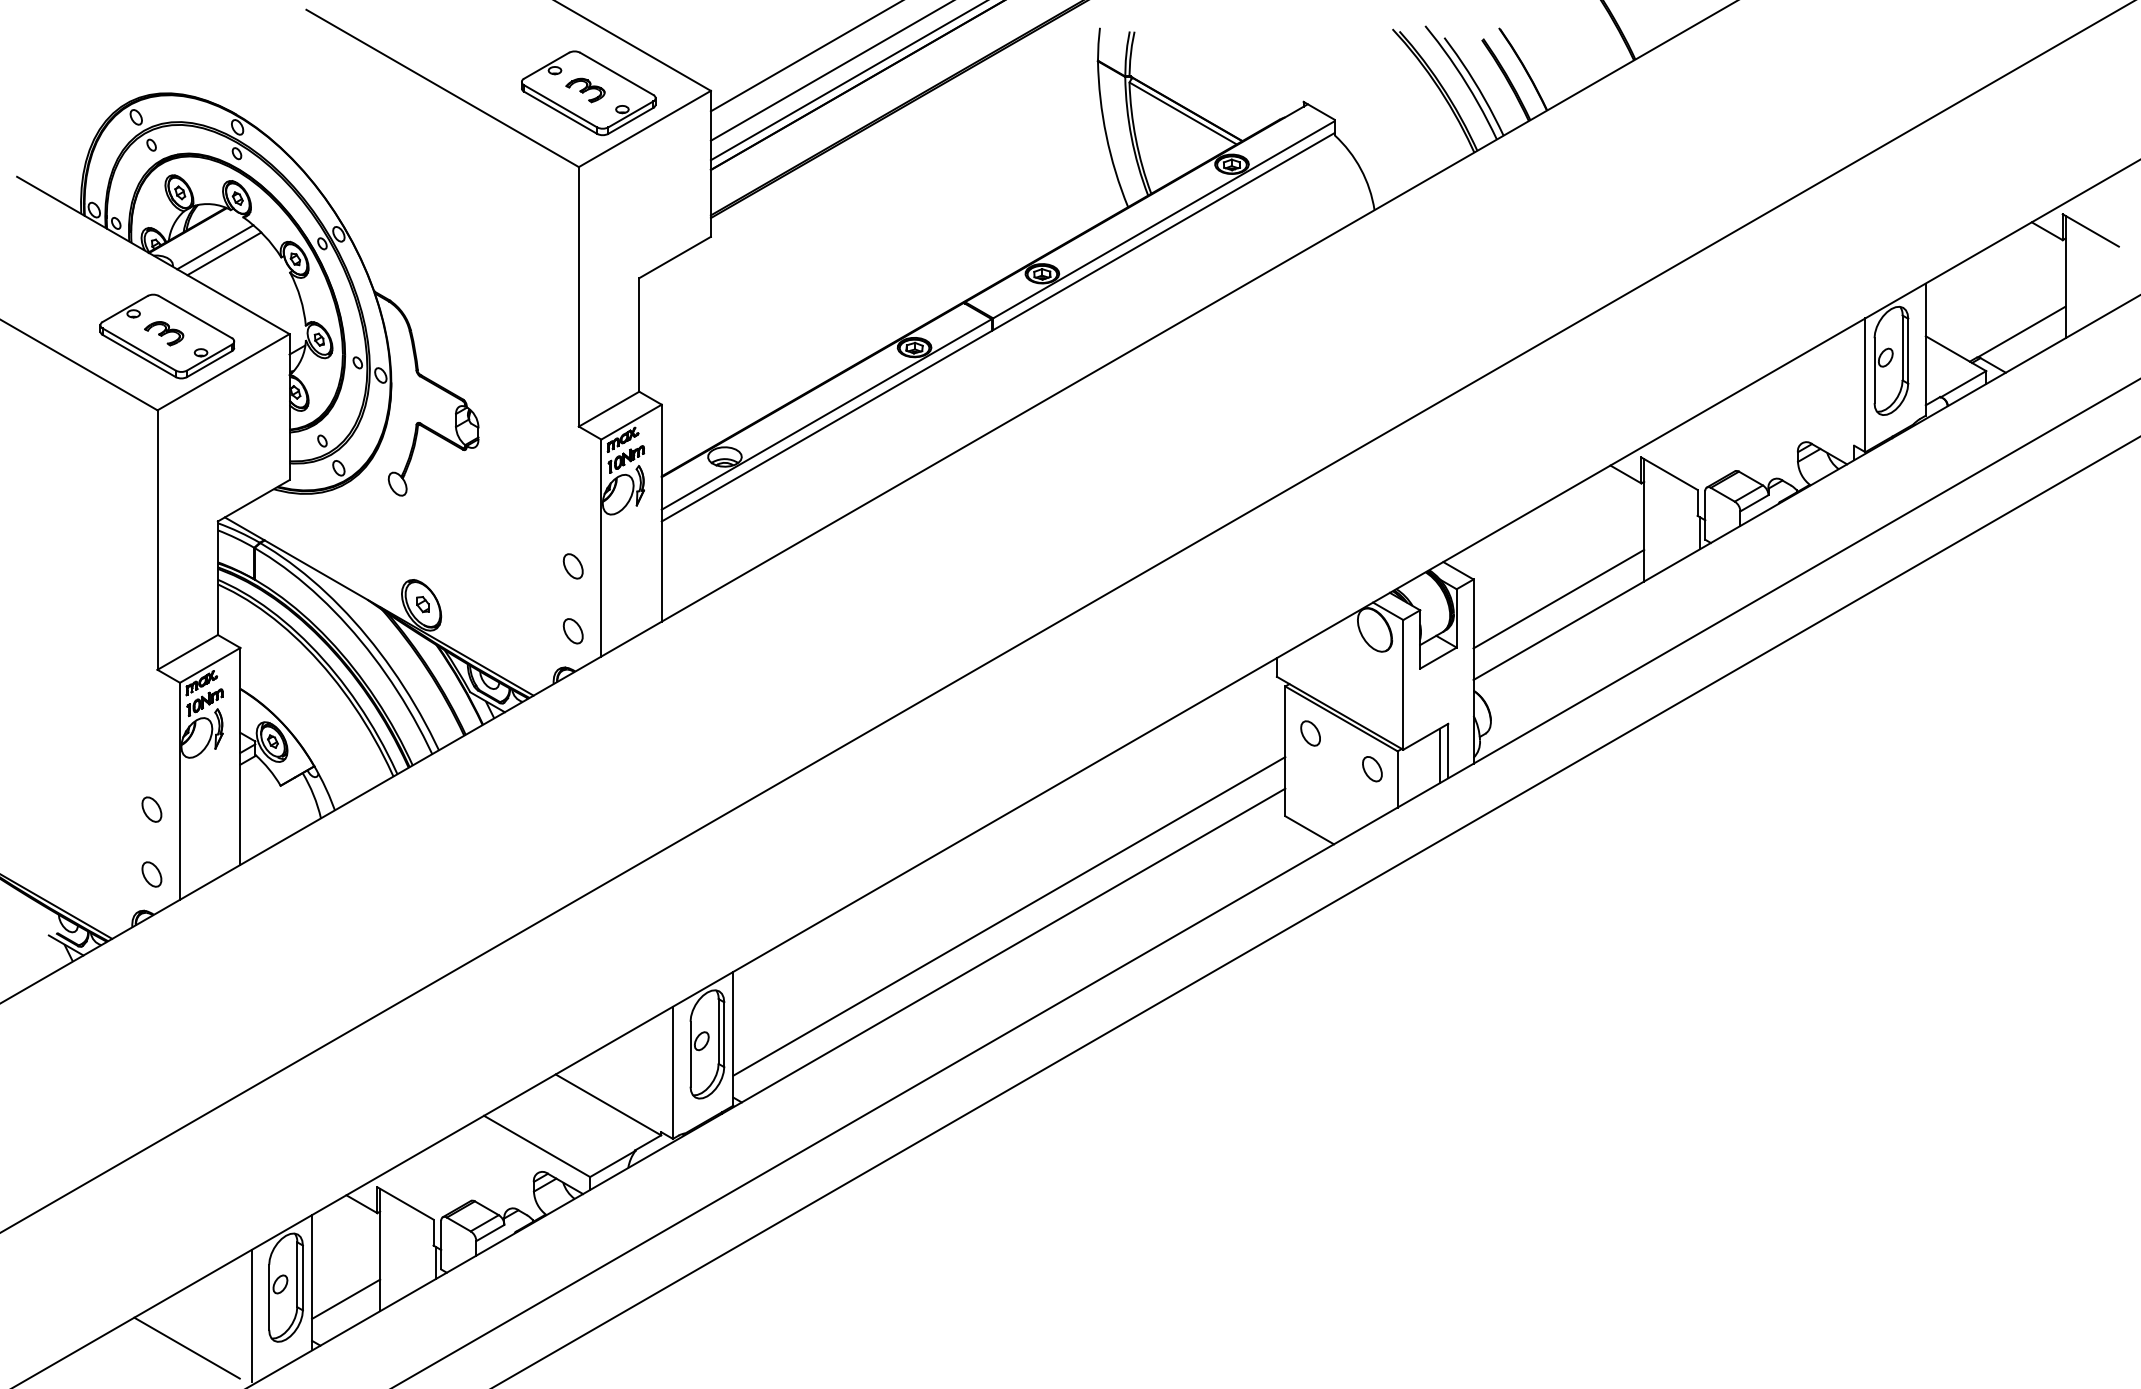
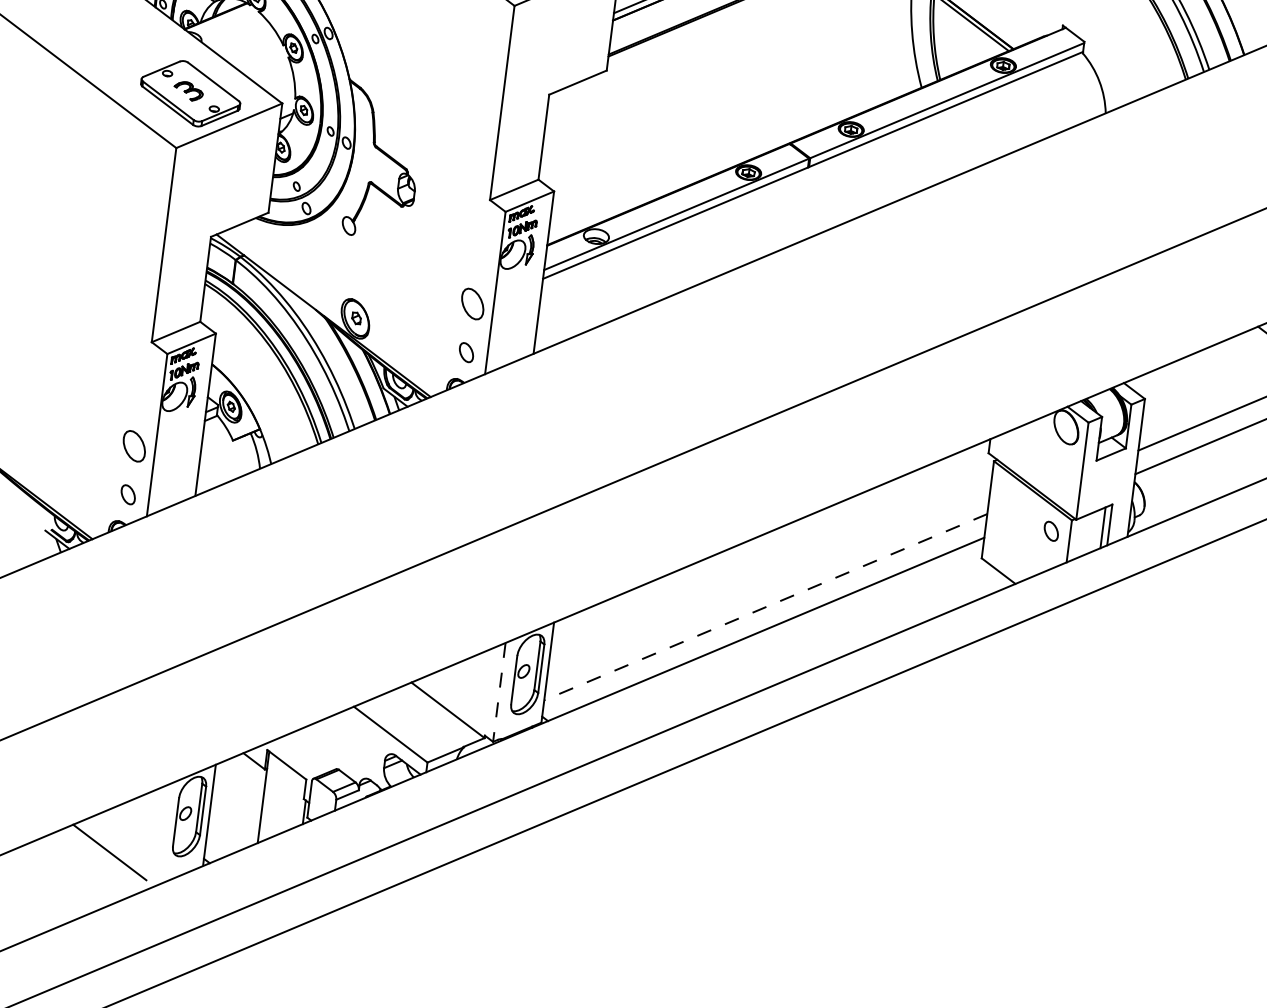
line: (215, 247) -> (235, 31), removed
line: (224, 253) -> (241, 37), removed
part: (572, 566) -> (472, 304), size x1.6
part: (1310, 733) -> (1008, 498), removed
part: (151, 809) -> (134, 446), size x1.6
line: (1009, 916) -> (765, 607), solid -> dashed
line: (672, 1073) -> (498, 692), solid -> dashed
line: (346, 1298) -> (233, 830), removed
line: (251, 1315) -> (161, 834), removed

